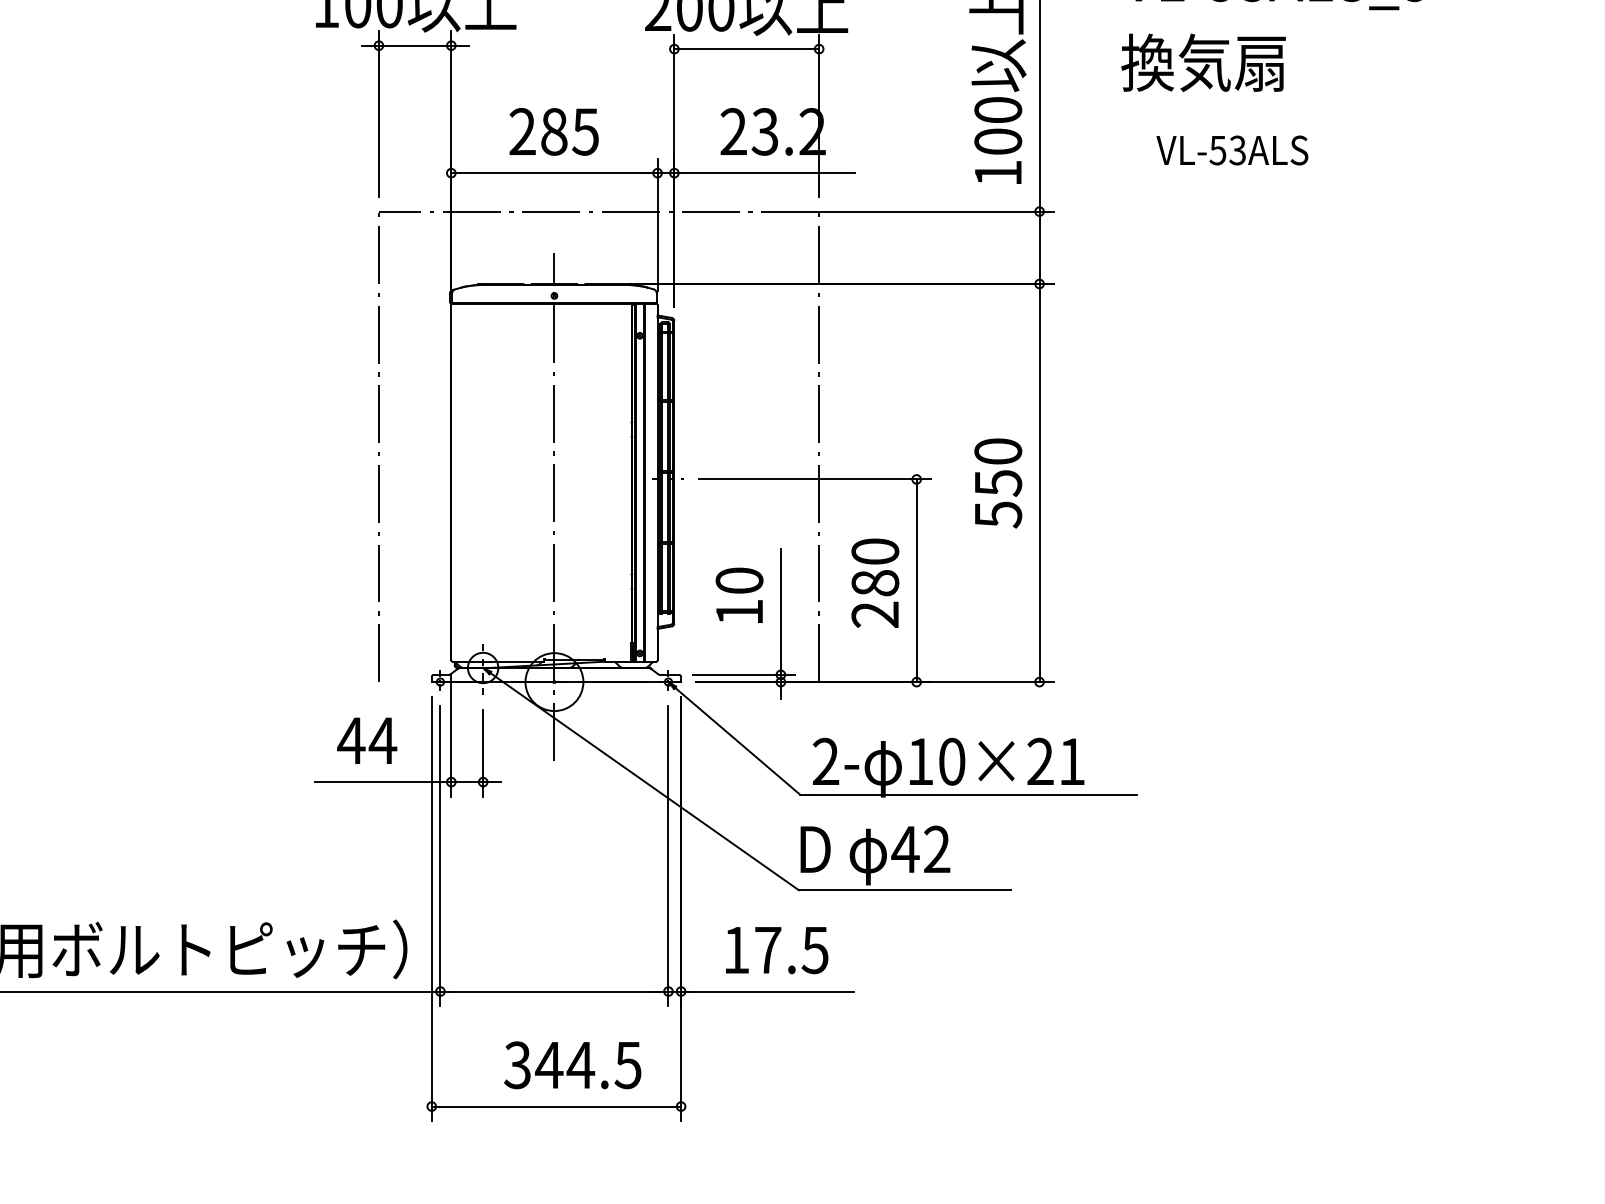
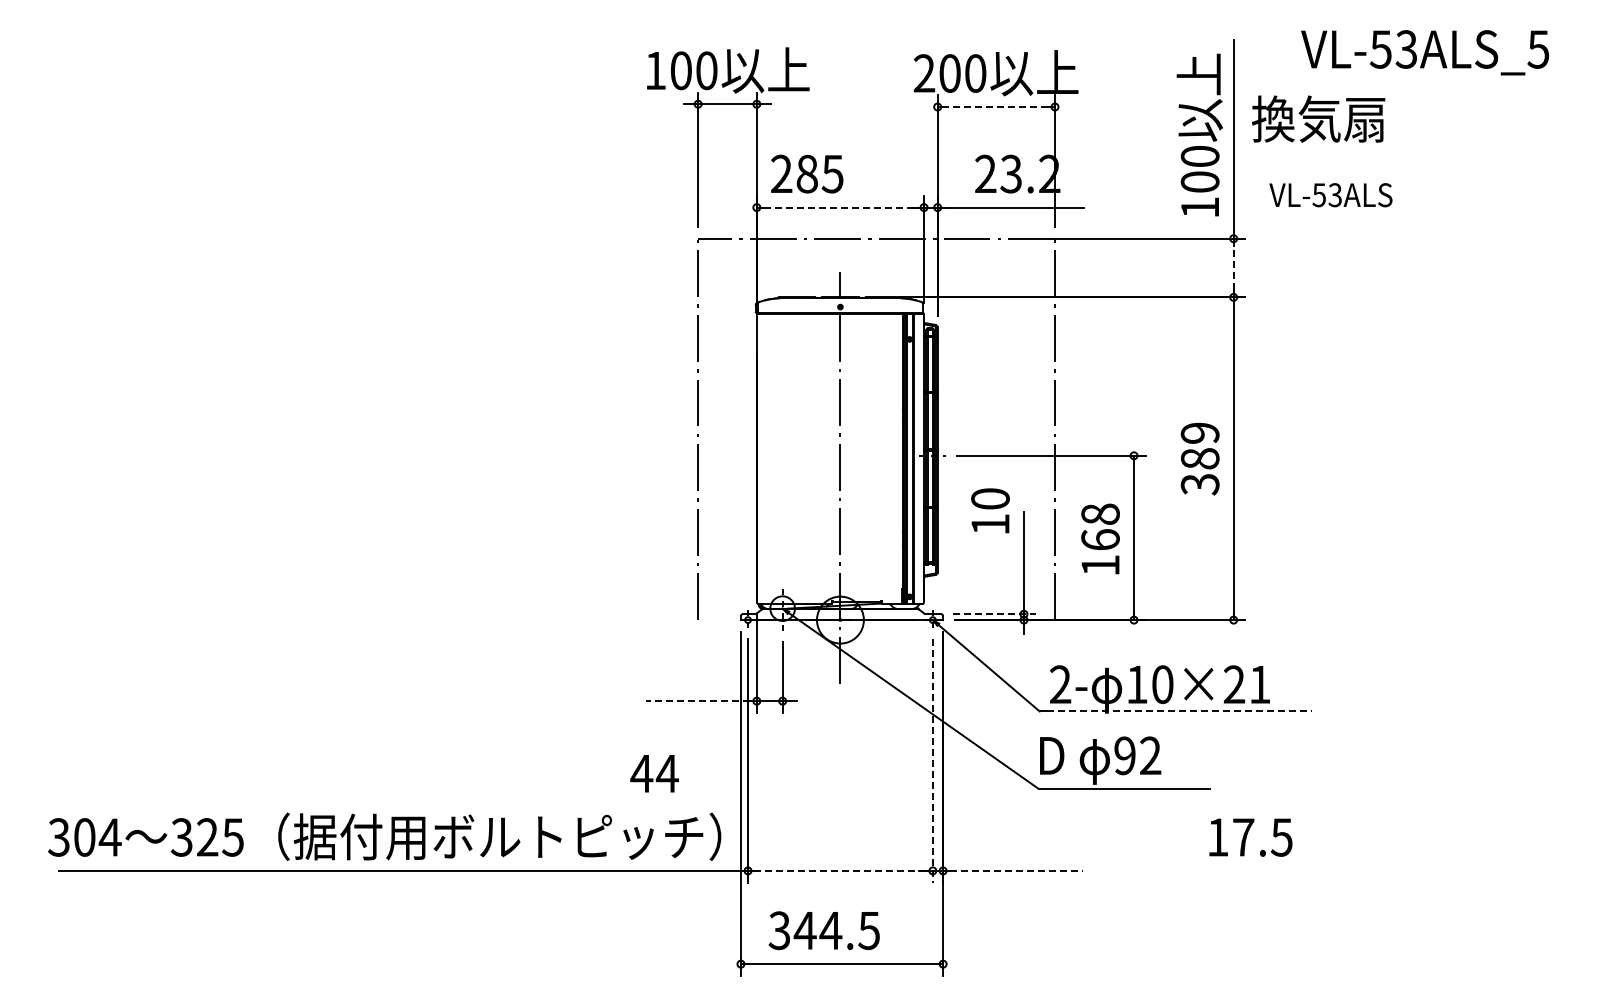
line: (746, 49) -> (996, 107), solid -> dashed
text: (1203, 62) -> (1318, 118), moved
text: (554, 131) -> (807, 173), moved
text: (1231, 150) -> (1330, 195), moved
line: (554, 173) -> (840, 207), solid -> dashed
line: (1039, 247) -> (1233, 267), solid -> dashed
text: (997, 482) -> (1199, 458), 550 -> 389
text: (875, 582) -> (1100, 539), 280 -> 168
text: (739, 595) -> (990, 510), moved
line: (744, 675) -> (994, 614), solid -> dashed
text: (367, 740) -> (654, 773), moved
line: (378, 782) -> (697, 701), solid -> dashed
line: (972, 794) -> (1179, 711), solid -> dashed
text: (904, 849) -> (1124, 755), 42 -> 92
line: (668, 856) -> (932, 761), solid -> dashed
text: (776, 950) -> (1250, 837), moved
line: (553, 991) -> (839, 870), solid -> dashed
line: (772, 991) -> (1017, 870), solid -> dashed
text: (571, 1065) -> (823, 930), moved

